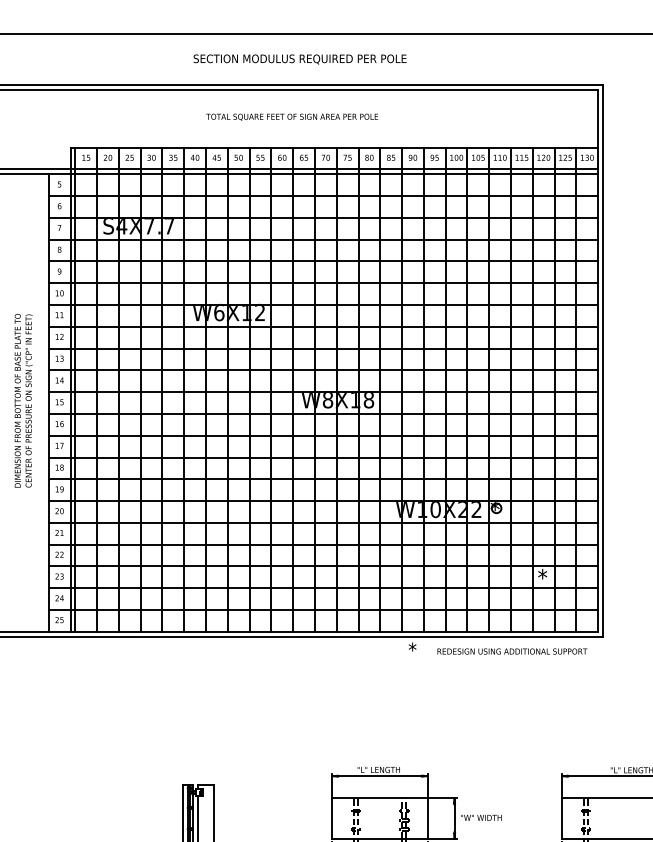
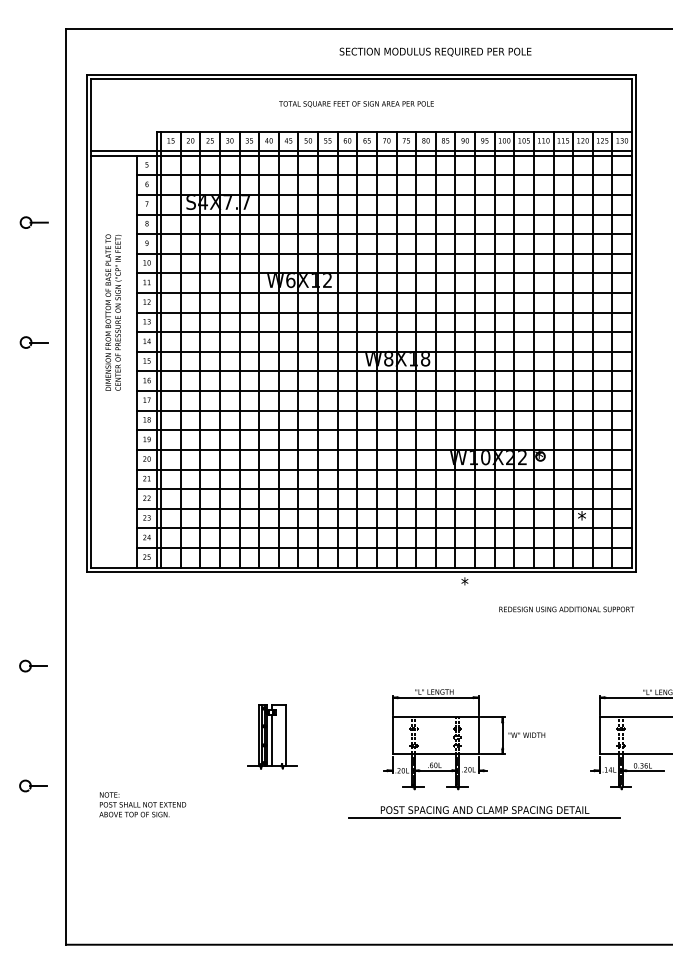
text: (300, 58) -> (435, 51), moved
text: (23, 400) -> (113, 312), moved
text: (512, 651) -> (566, 609), moved

